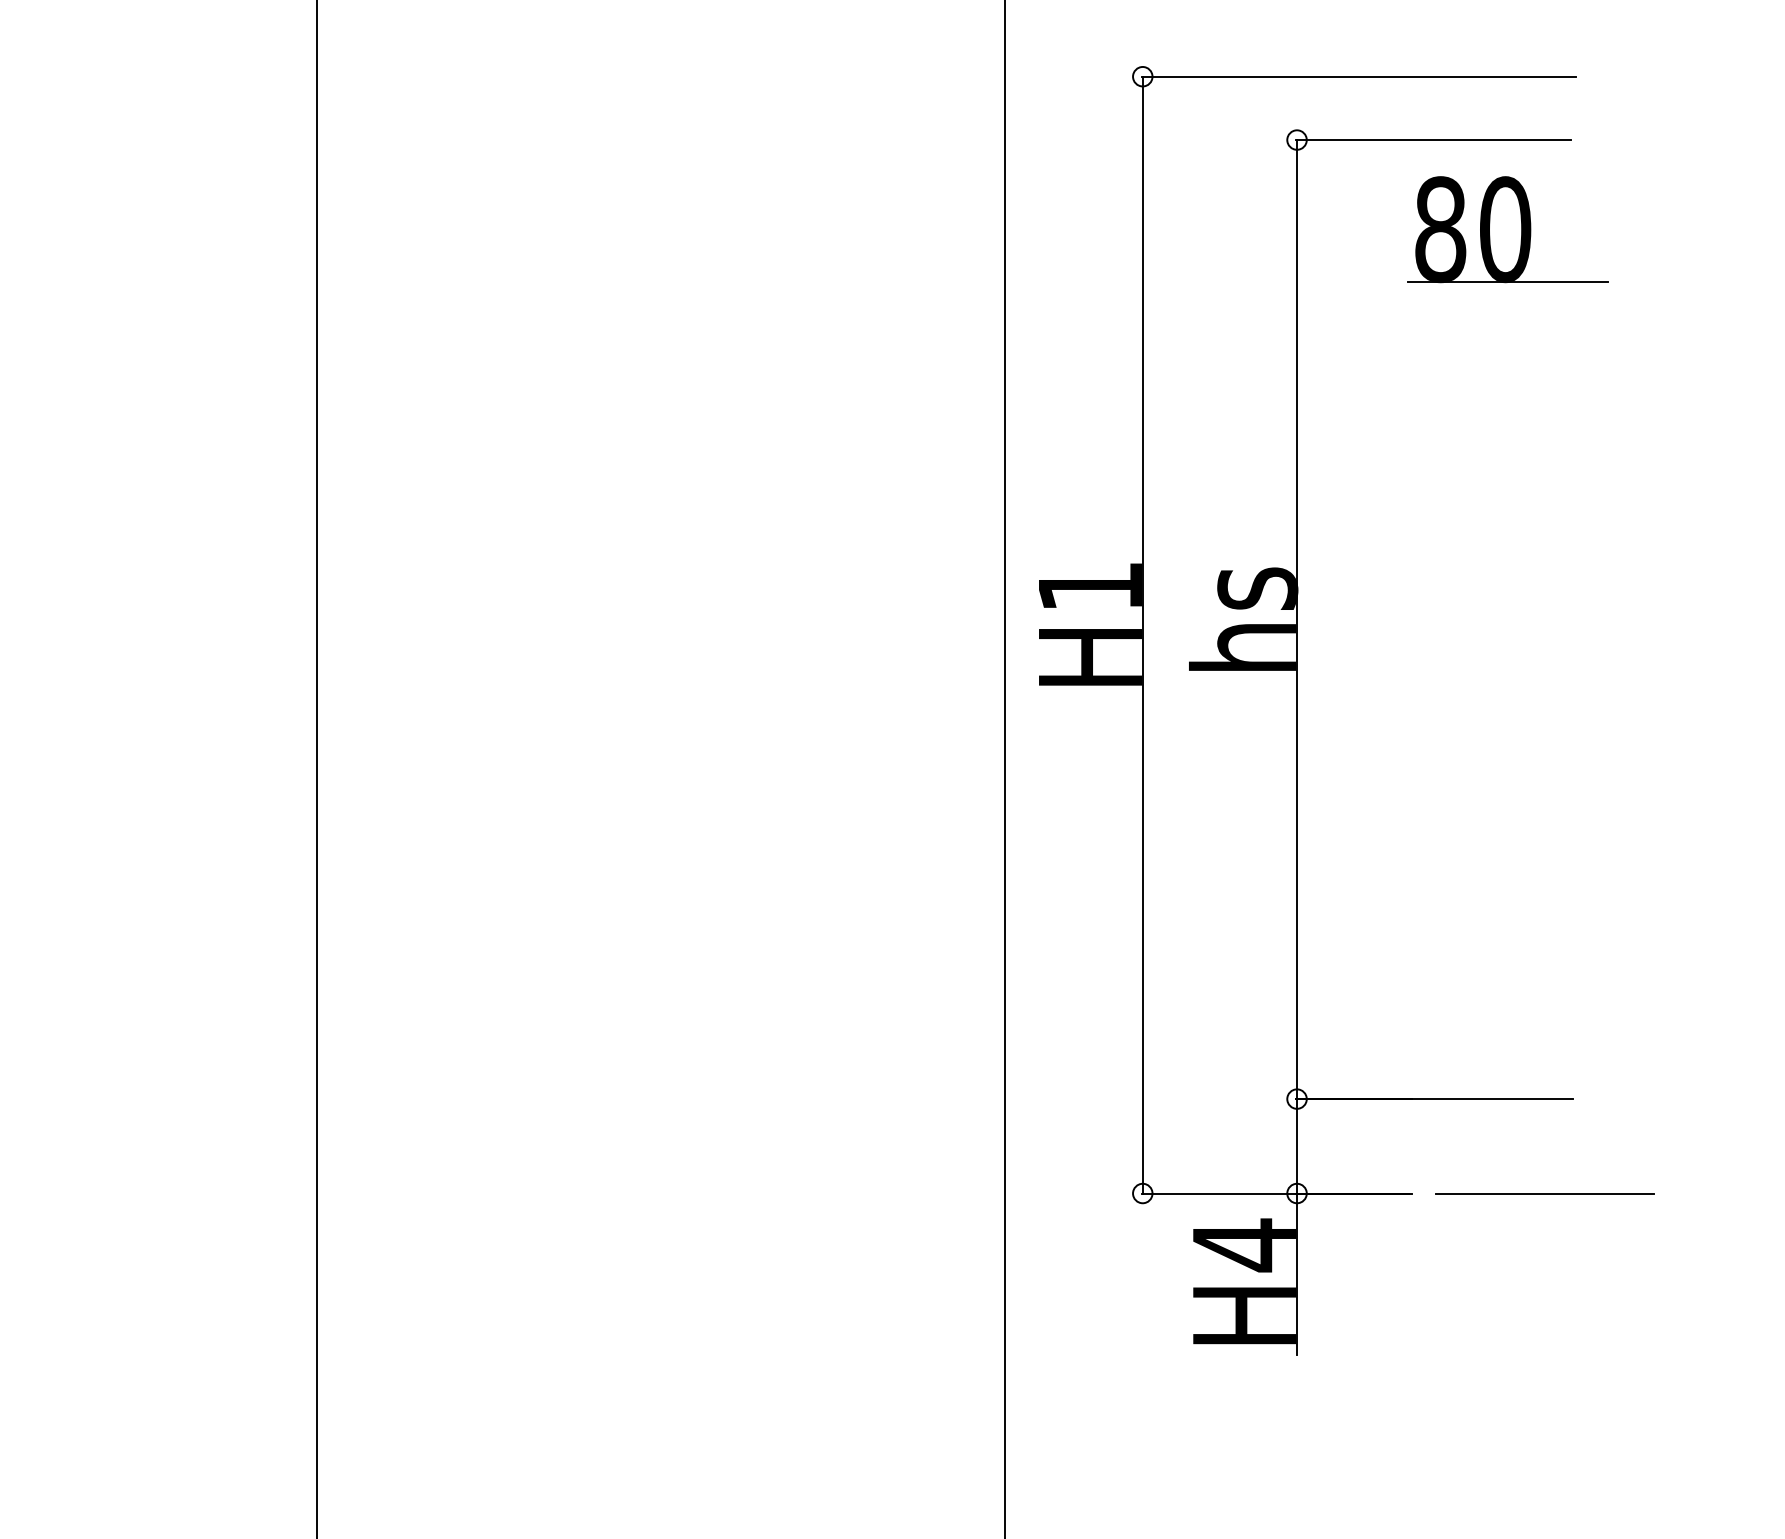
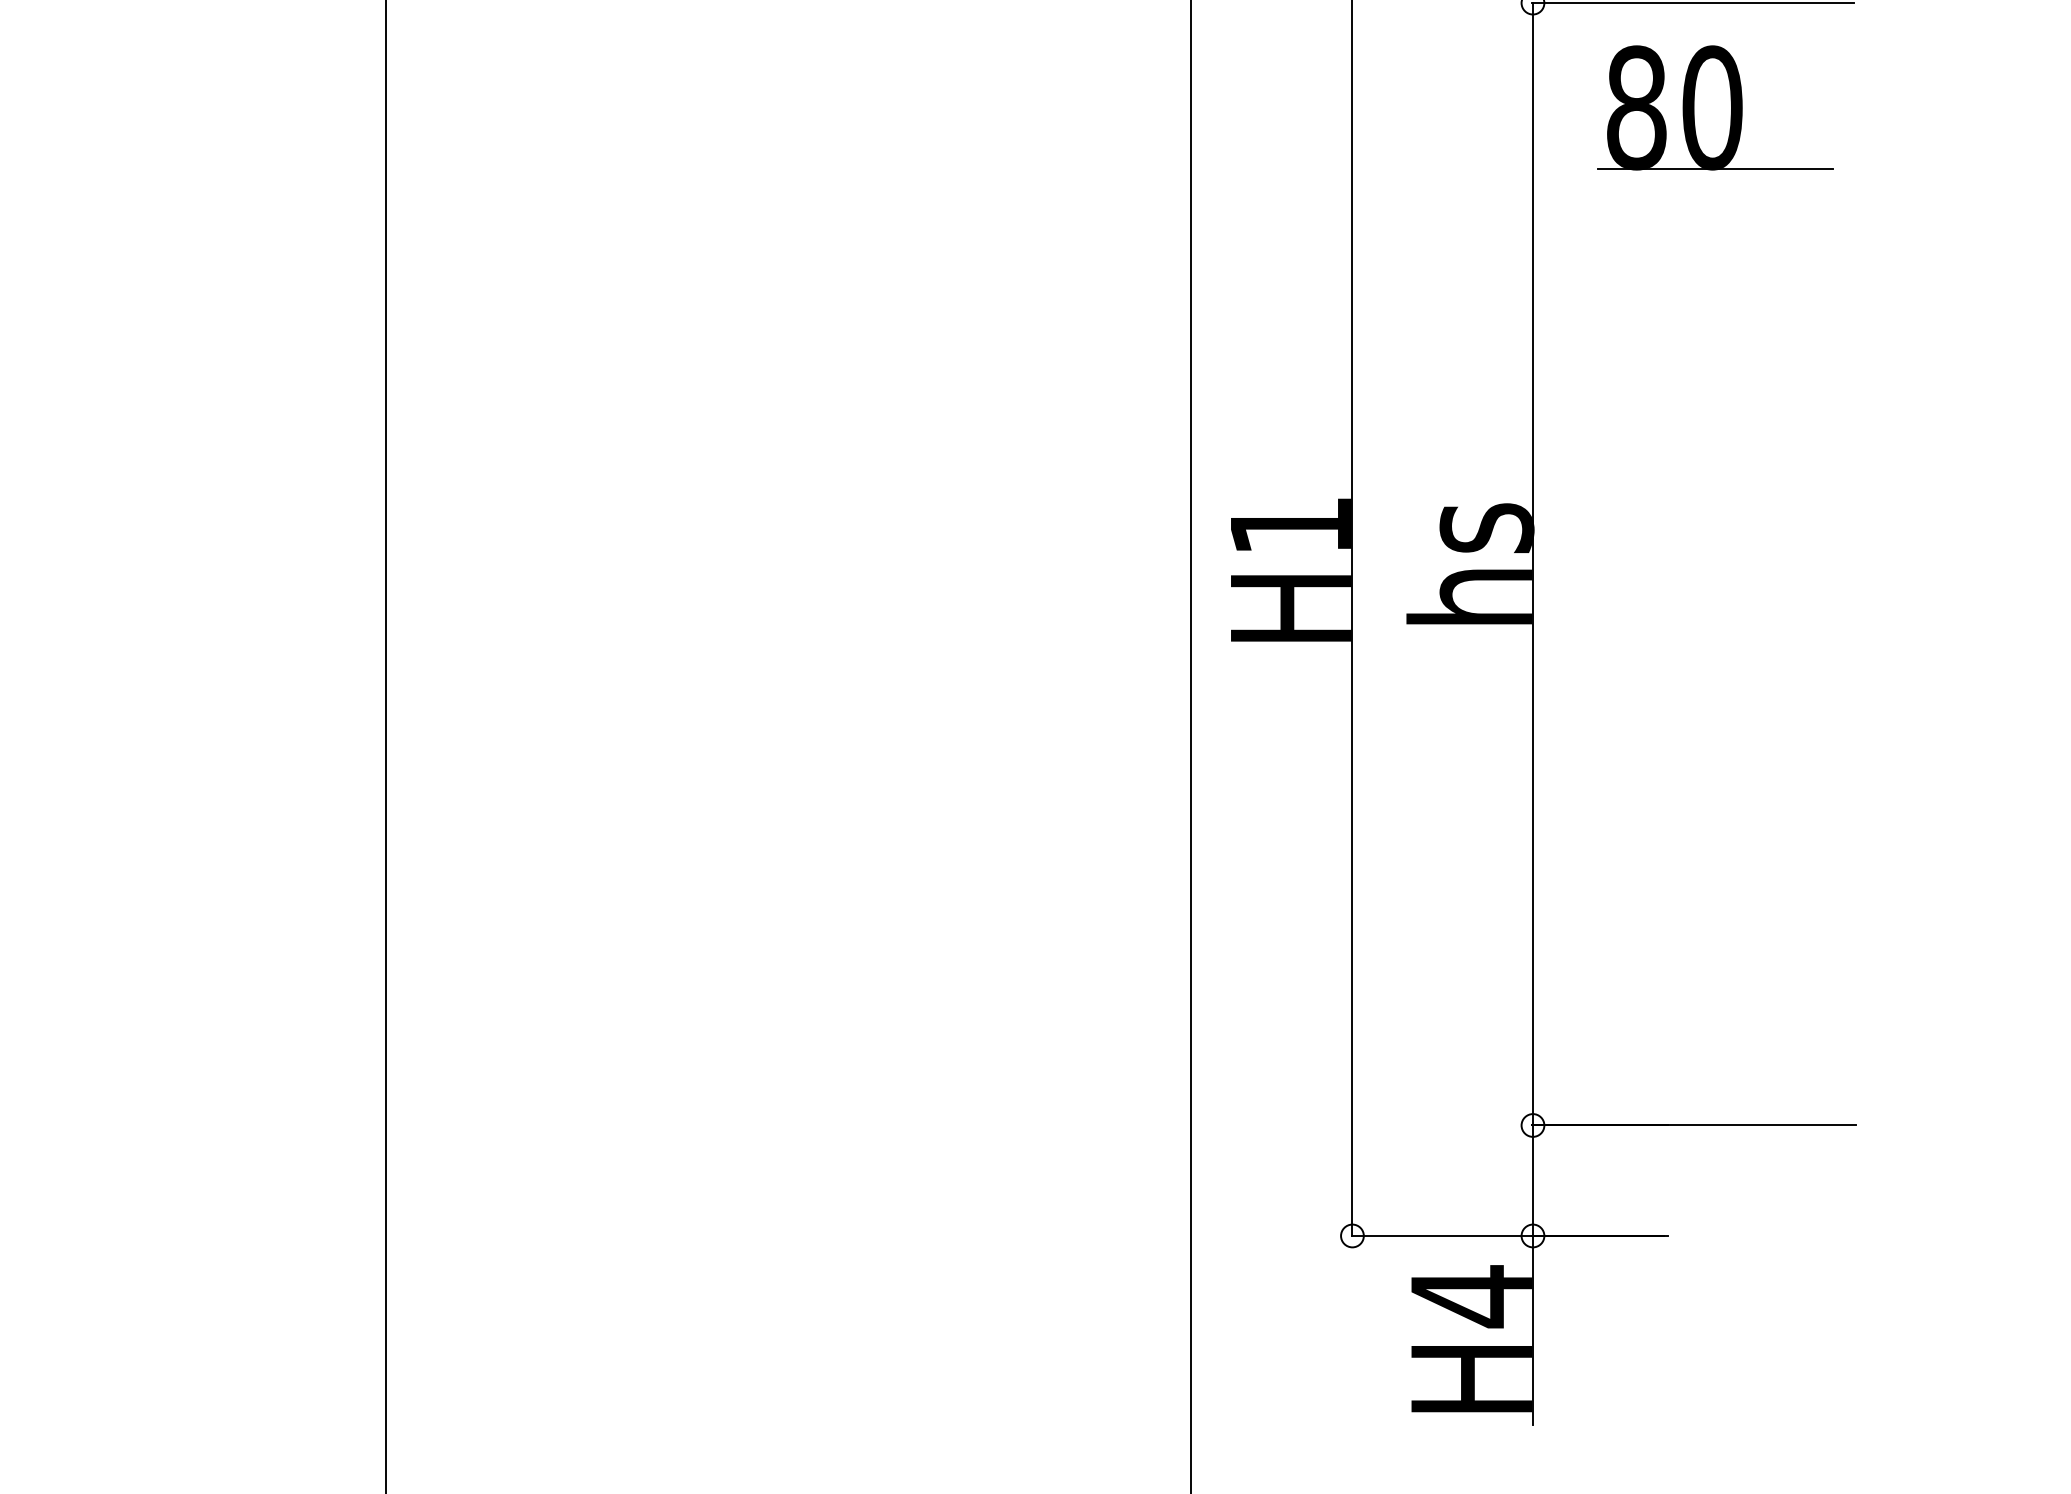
part: (1507, 229) -> (1714, 107), moved
line: (1544, 1193) -> (1822, 1235), removed

